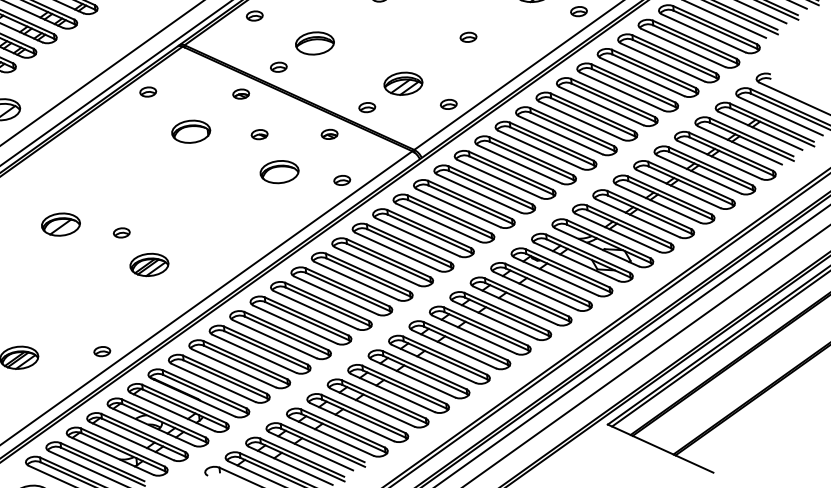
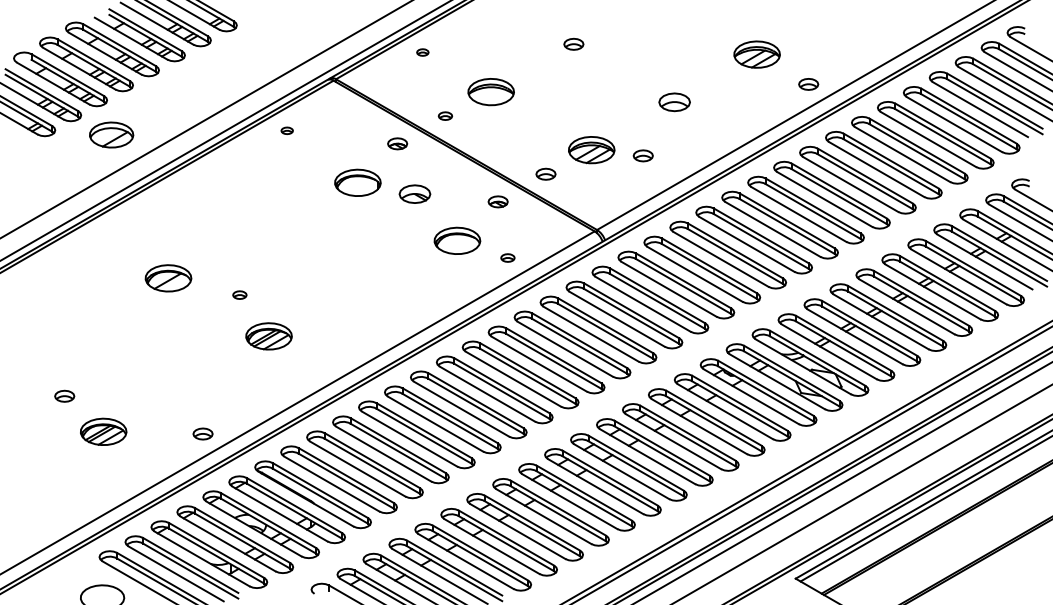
part: (254, 16) -> (422, 52), size x0.6
part: (467, 37) -> (673, 102), size x1.6
part: (278, 66) -> (445, 115), size x0.7
part: (147, 91) -> (286, 130), size x0.6
part: (448, 104) -> (642, 155), moved
part: (190, 131) -> (357, 182), moved
part: (259, 134) -> (414, 193), size x1.6
part: (279, 171) -> (457, 240), moved
part: (341, 180) -> (507, 257), size x0.7
part: (121, 232) -> (239, 294), size x0.7

